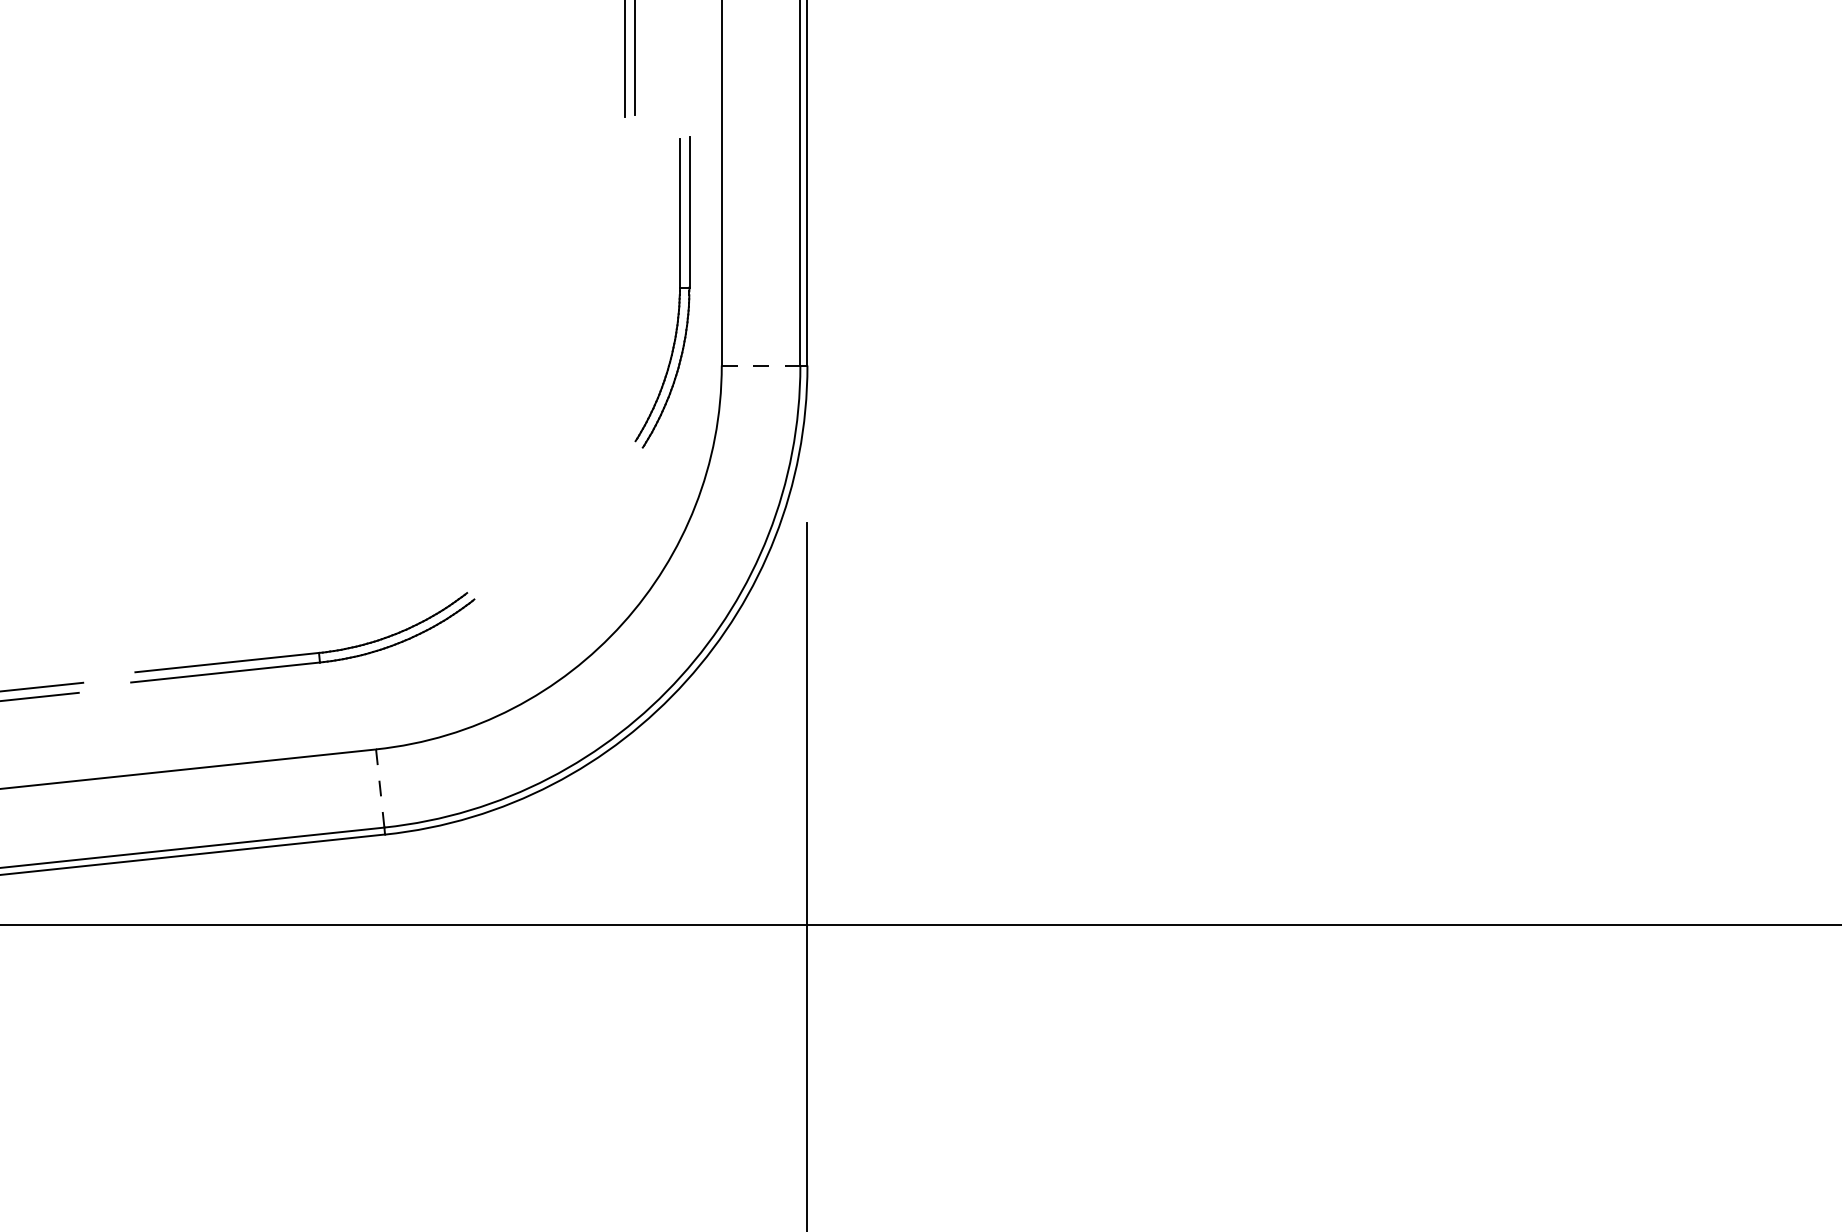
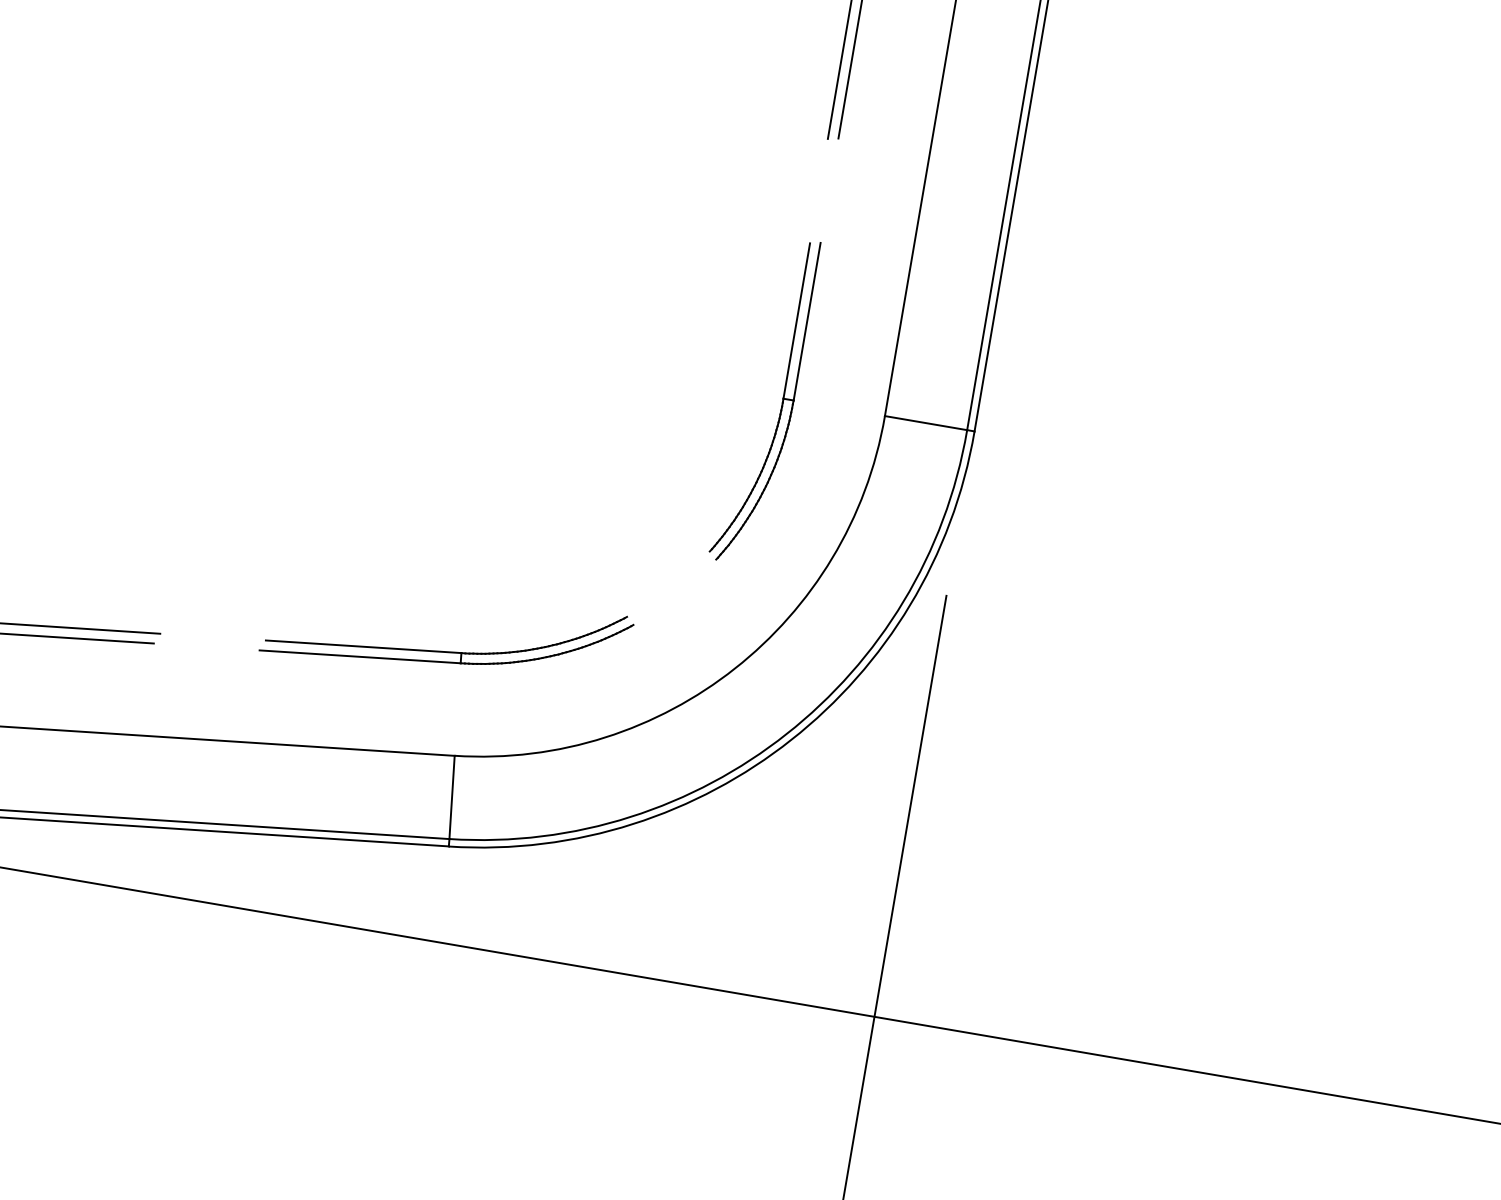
part: (678, 294) -> (780, 405), moved
line: (761, 365) -> (926, 423), dashed -> solid
part: (302, 653) -> (444, 650), moved
line: (380, 789) -> (452, 798), dashed -> solid

